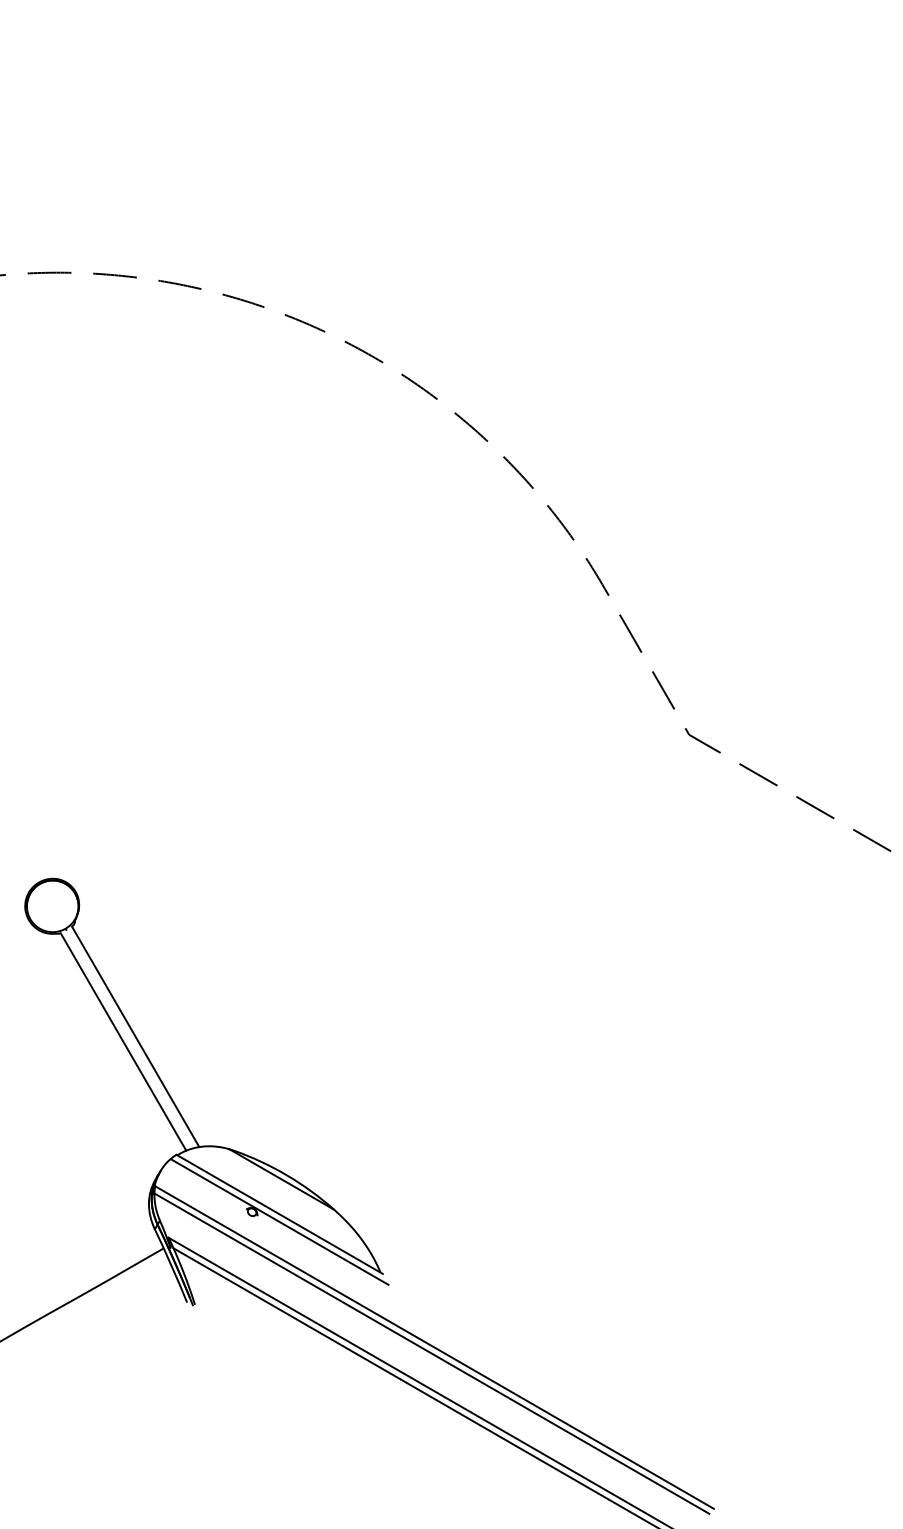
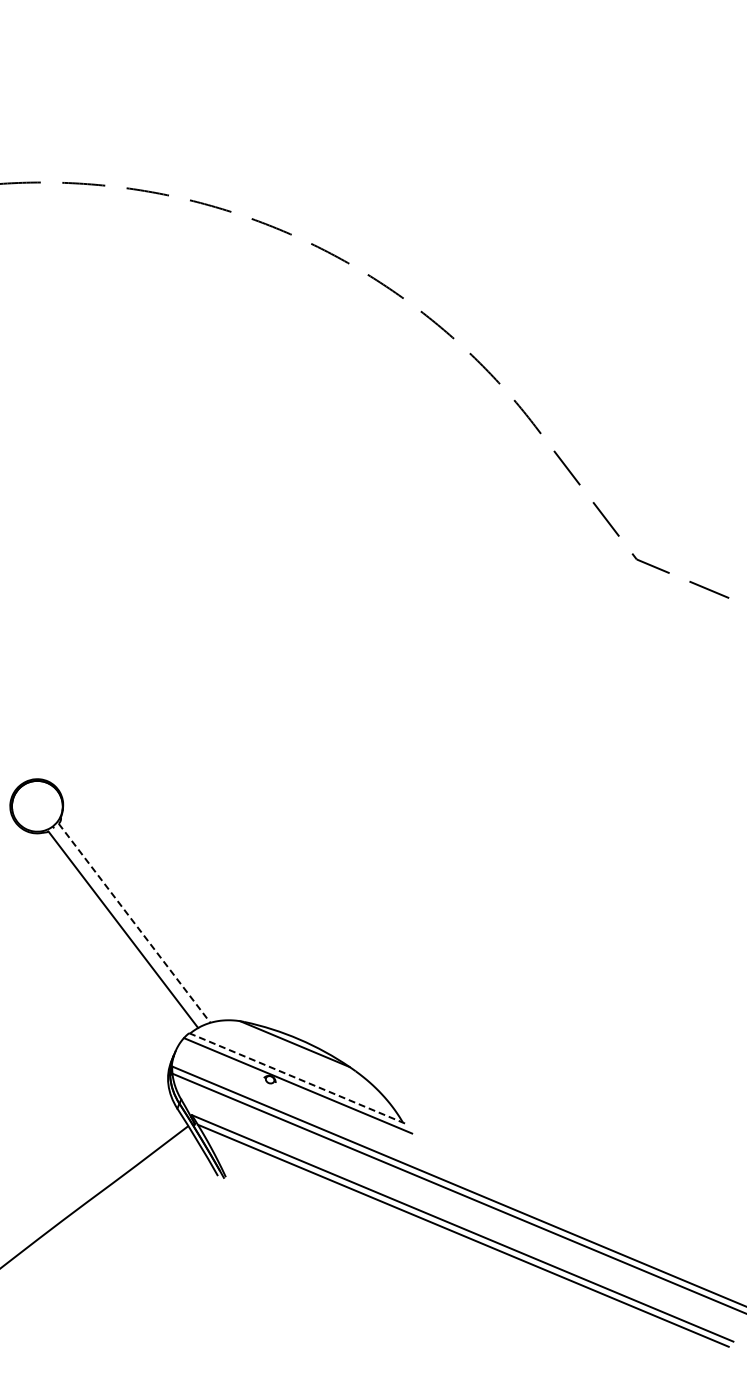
line: (135, 1037) -> (134, 923), solid -> dashed
line: (280, 1214) -> (298, 1078), solid -> dashed

